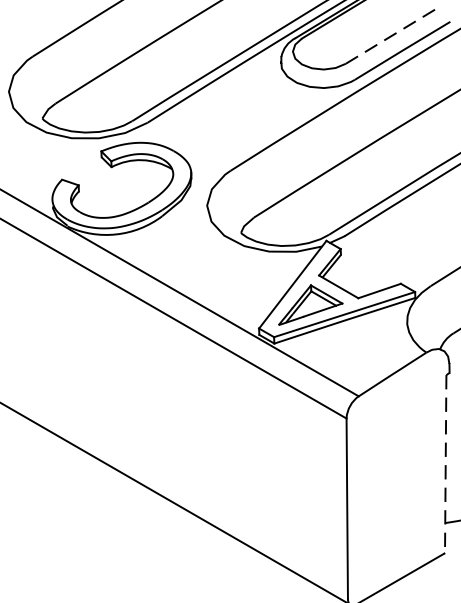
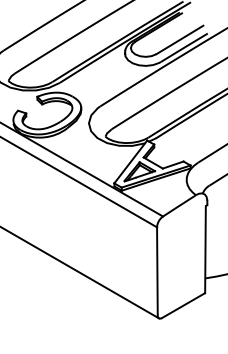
line: (394, 33) -> (180, 39), dashed -> solid
line: (445, 463) -> (205, 249), dashed -> solid

